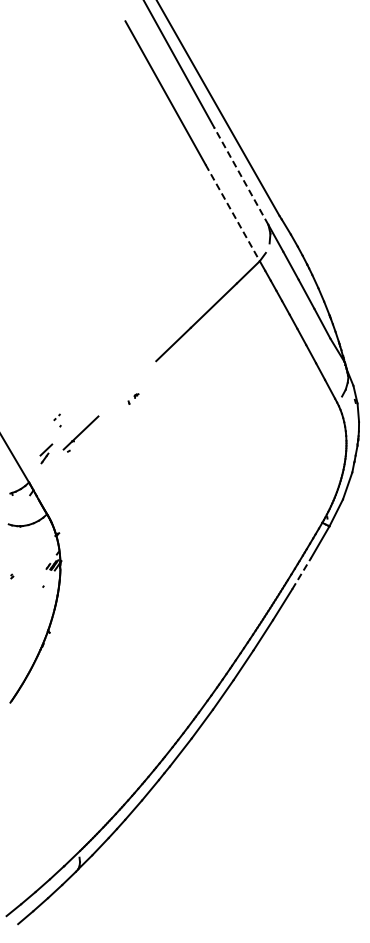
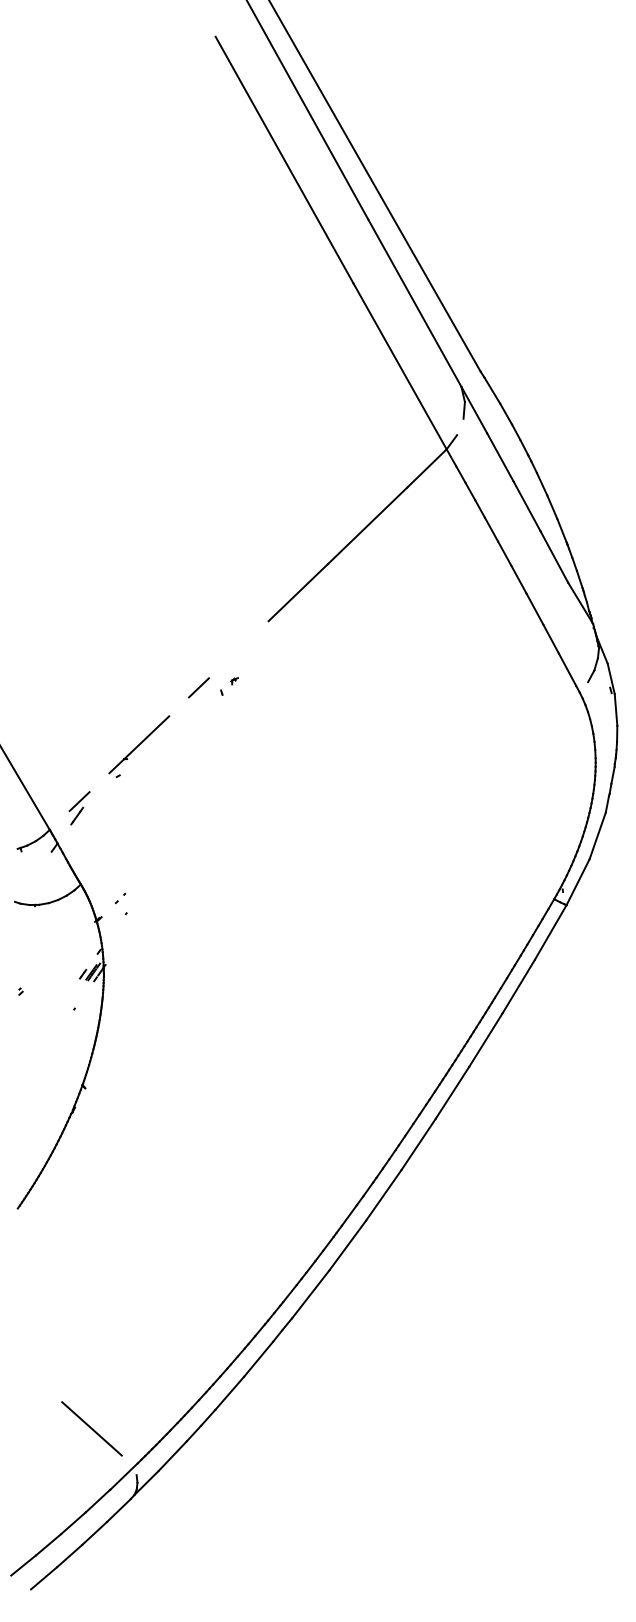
line: (241, 176) -> (415, 303), dashed -> solid
line: (232, 213) -> (399, 367), dashed -> solid
line: (115, 399) -> (198, 687), added
part: (57, 420) -> (121, 903), moved
part: (46, 453) -> (79, 807), moved
line: (301, 573) -> (518, 986), dashed -> solid
line: (53, 830) -> (91, 1428), added

